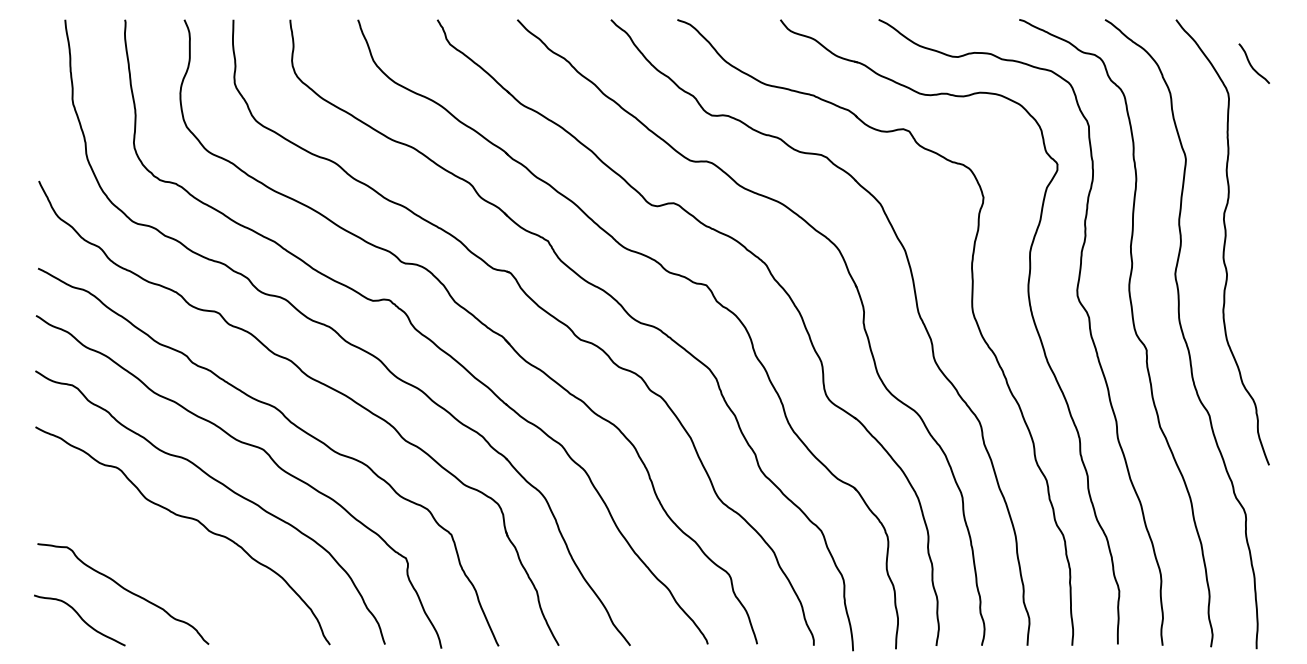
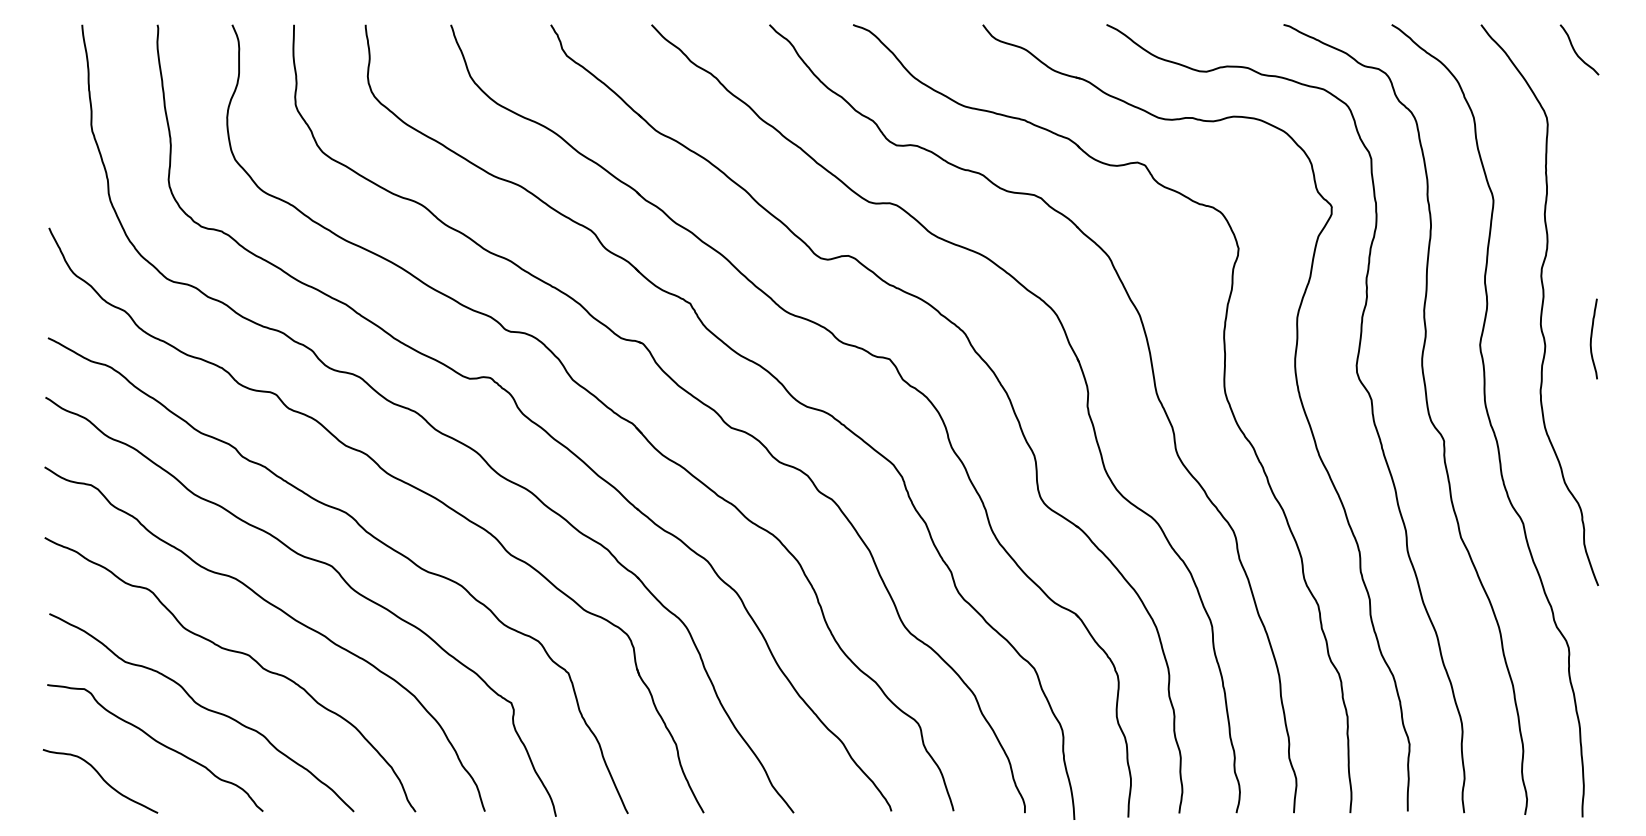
curve: (1251, 64) -> (1576, 50), moved
curve: (1264, 269) -> (1592, 339), added
curve: (162, 563) -> (204, 709), added

